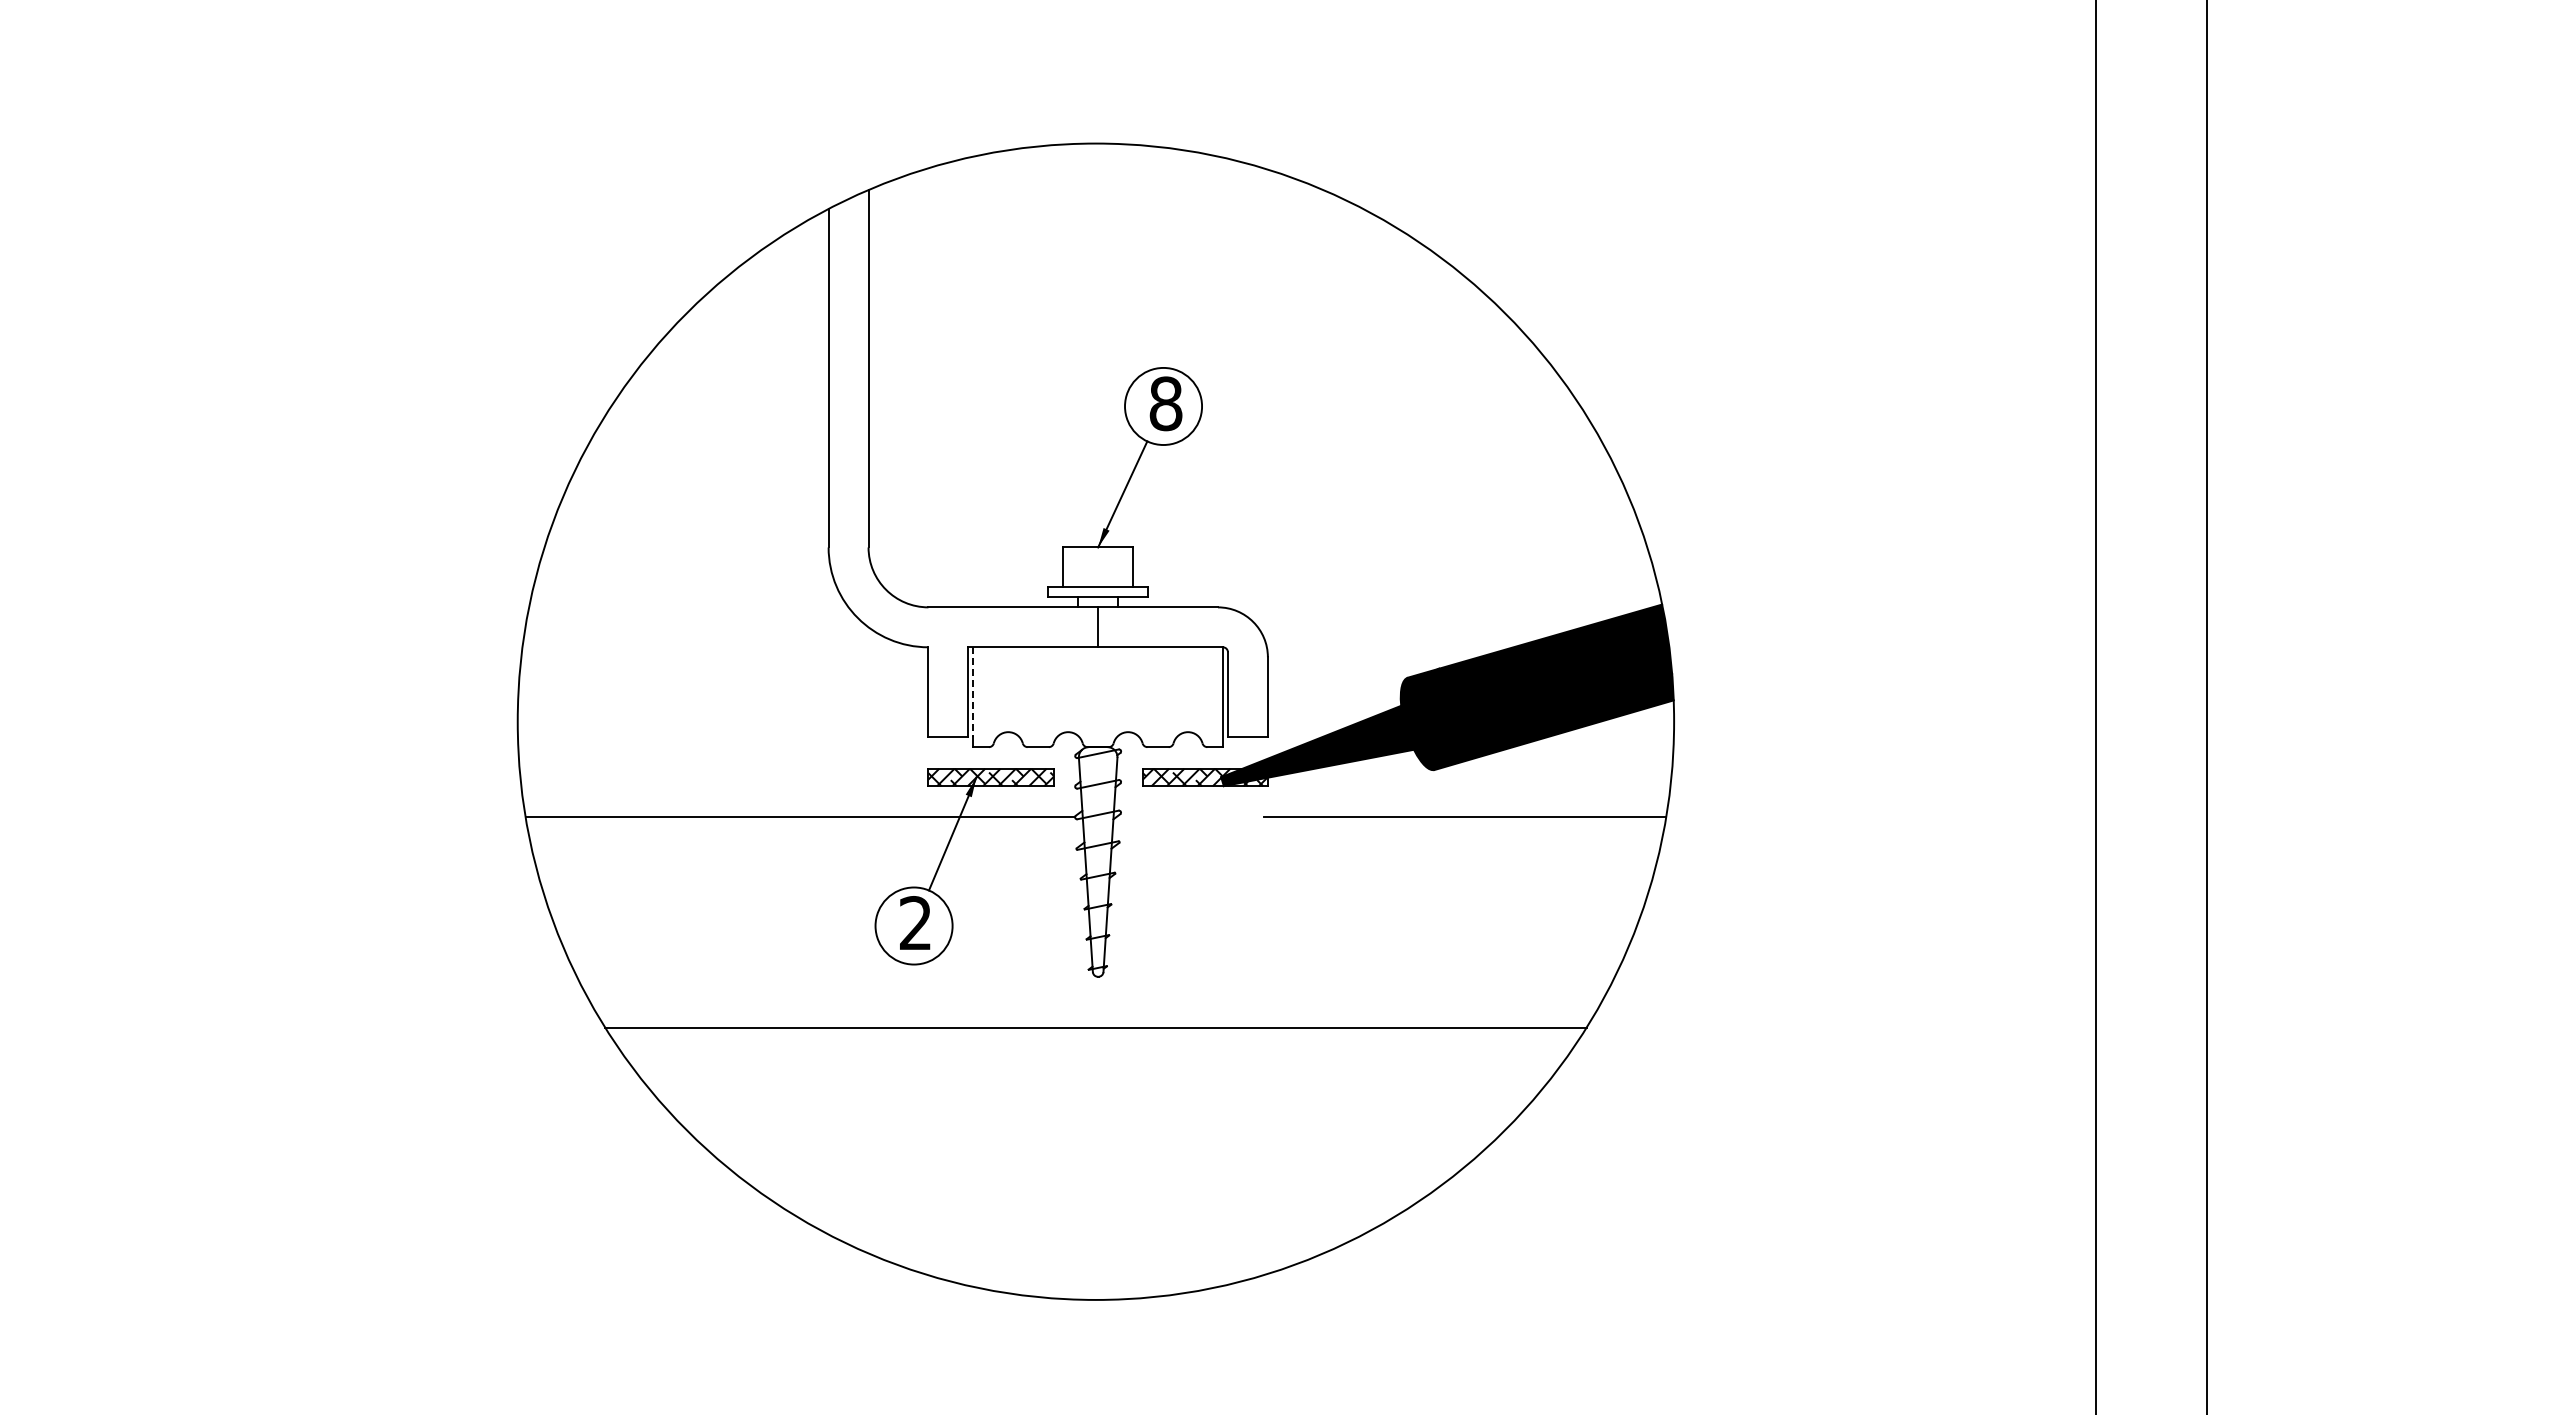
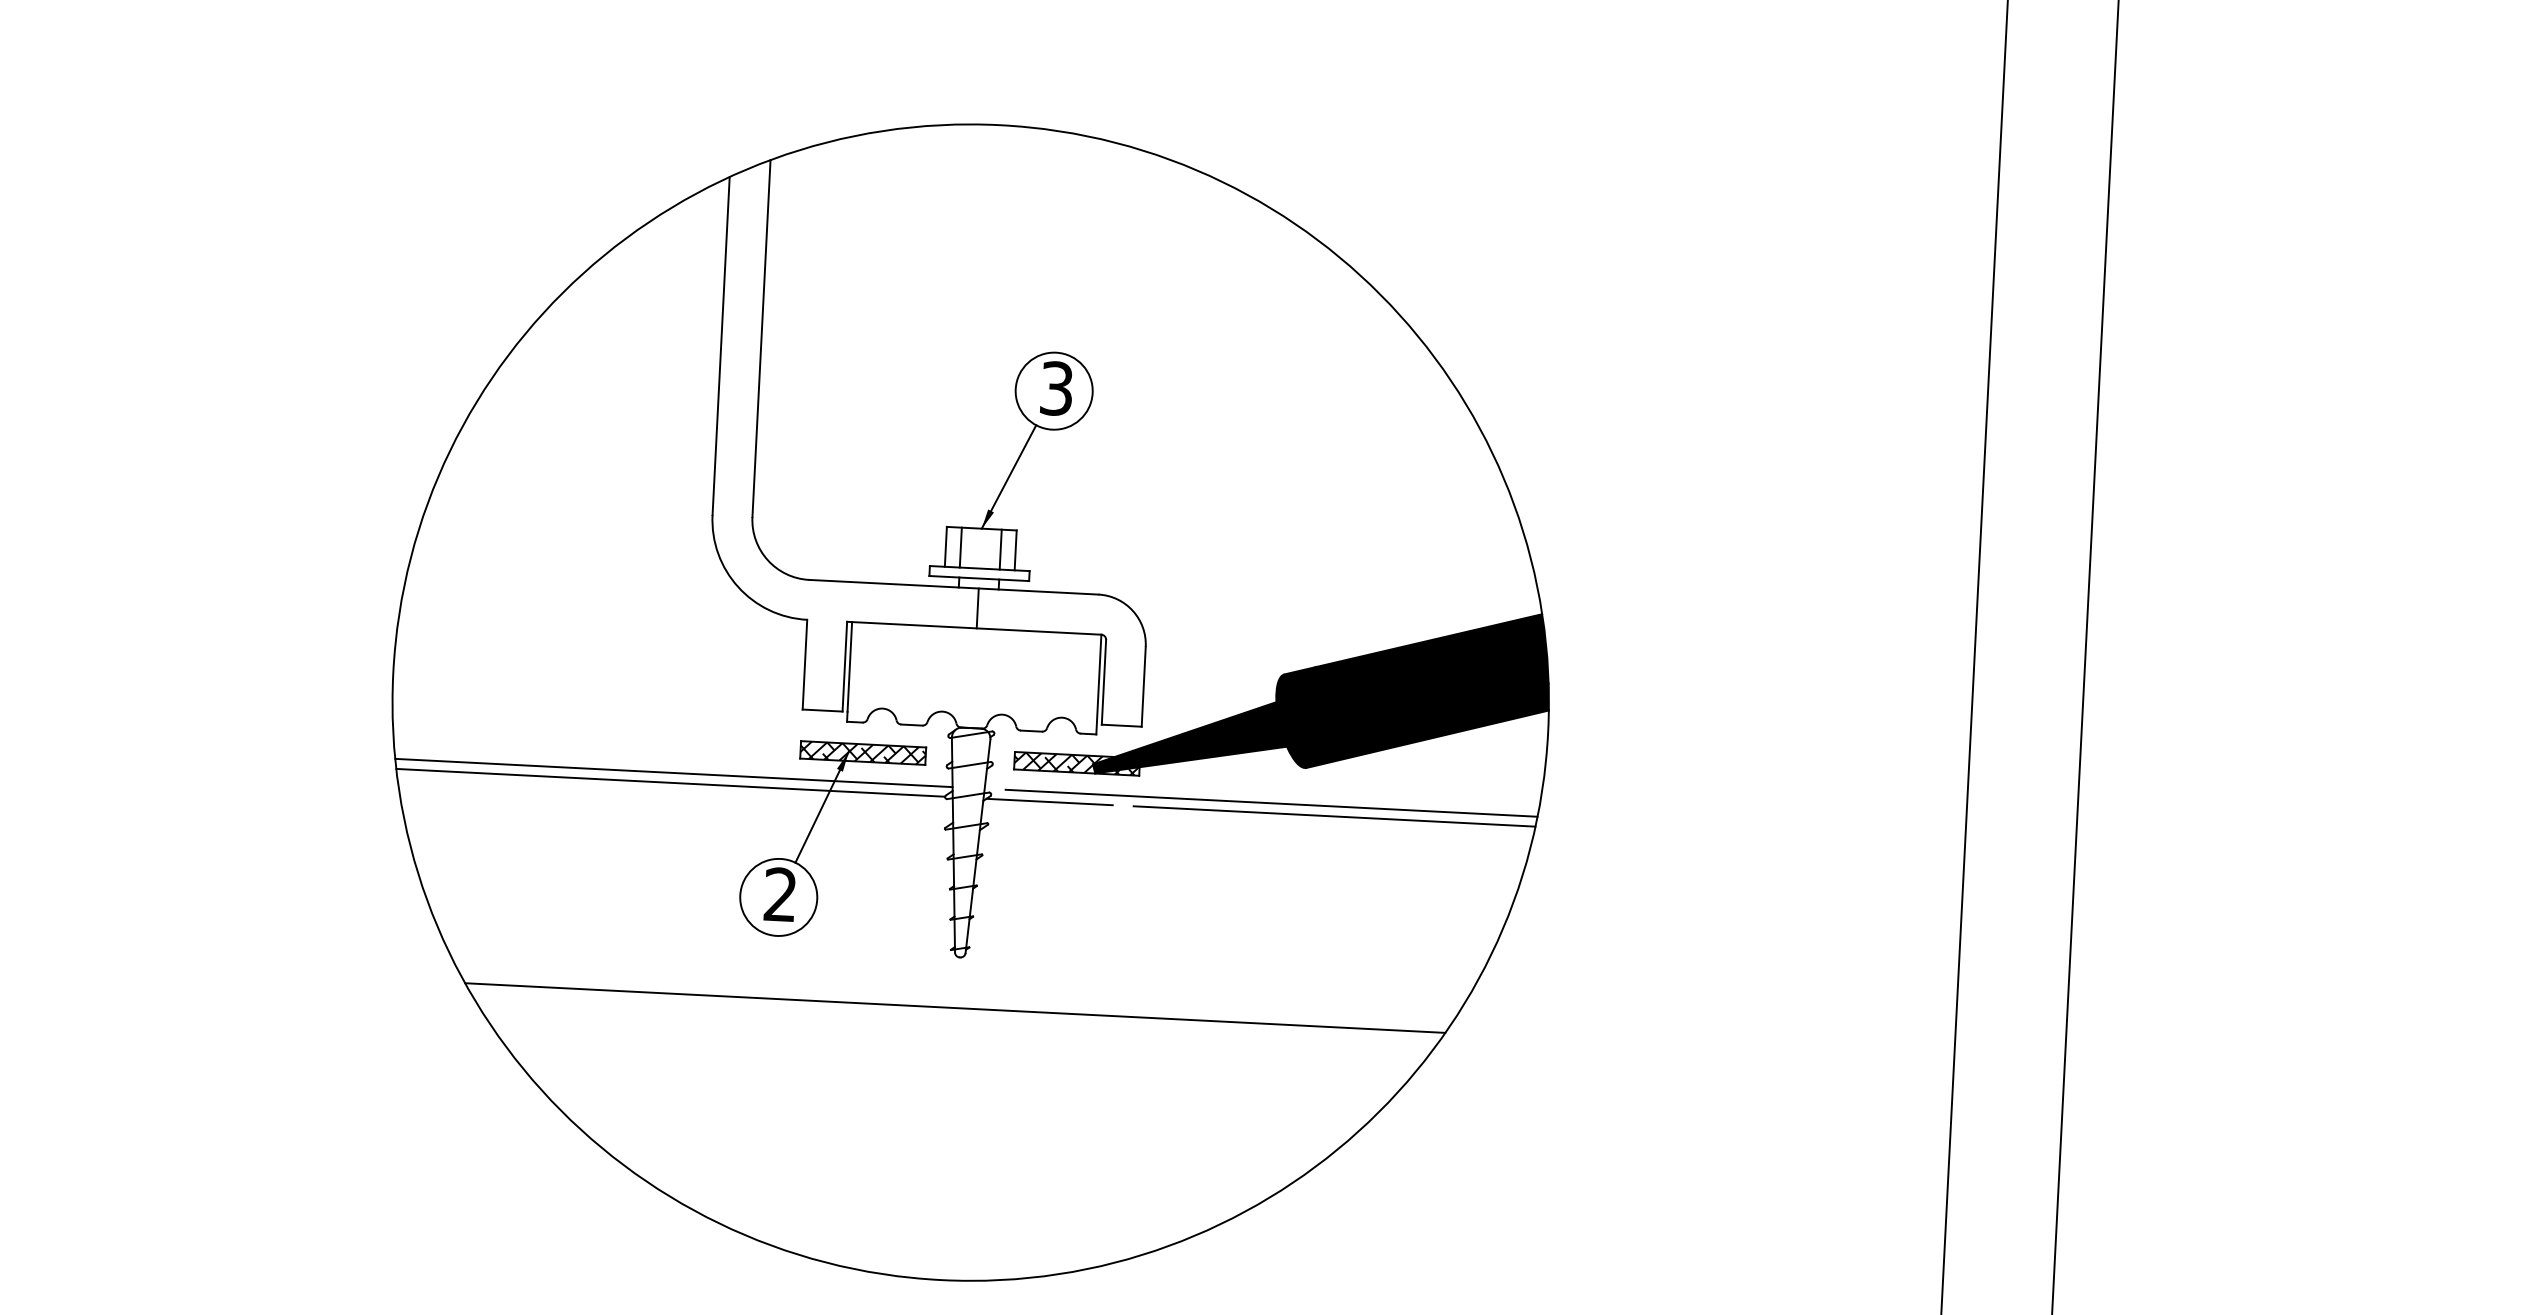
text: (1165, 403) -> (1056, 388), 8 -> 3
line: (1078, 567) -> (961, 547), added
line: (1118, 567) -> (1001, 549), added
line: (973, 692) -> (849, 667), dashed -> solid
line: (803, 807) -> (674, 773), added
line: (1401, 807) -> (1271, 803), added
line: (1179, 817) -> (1049, 802), added

